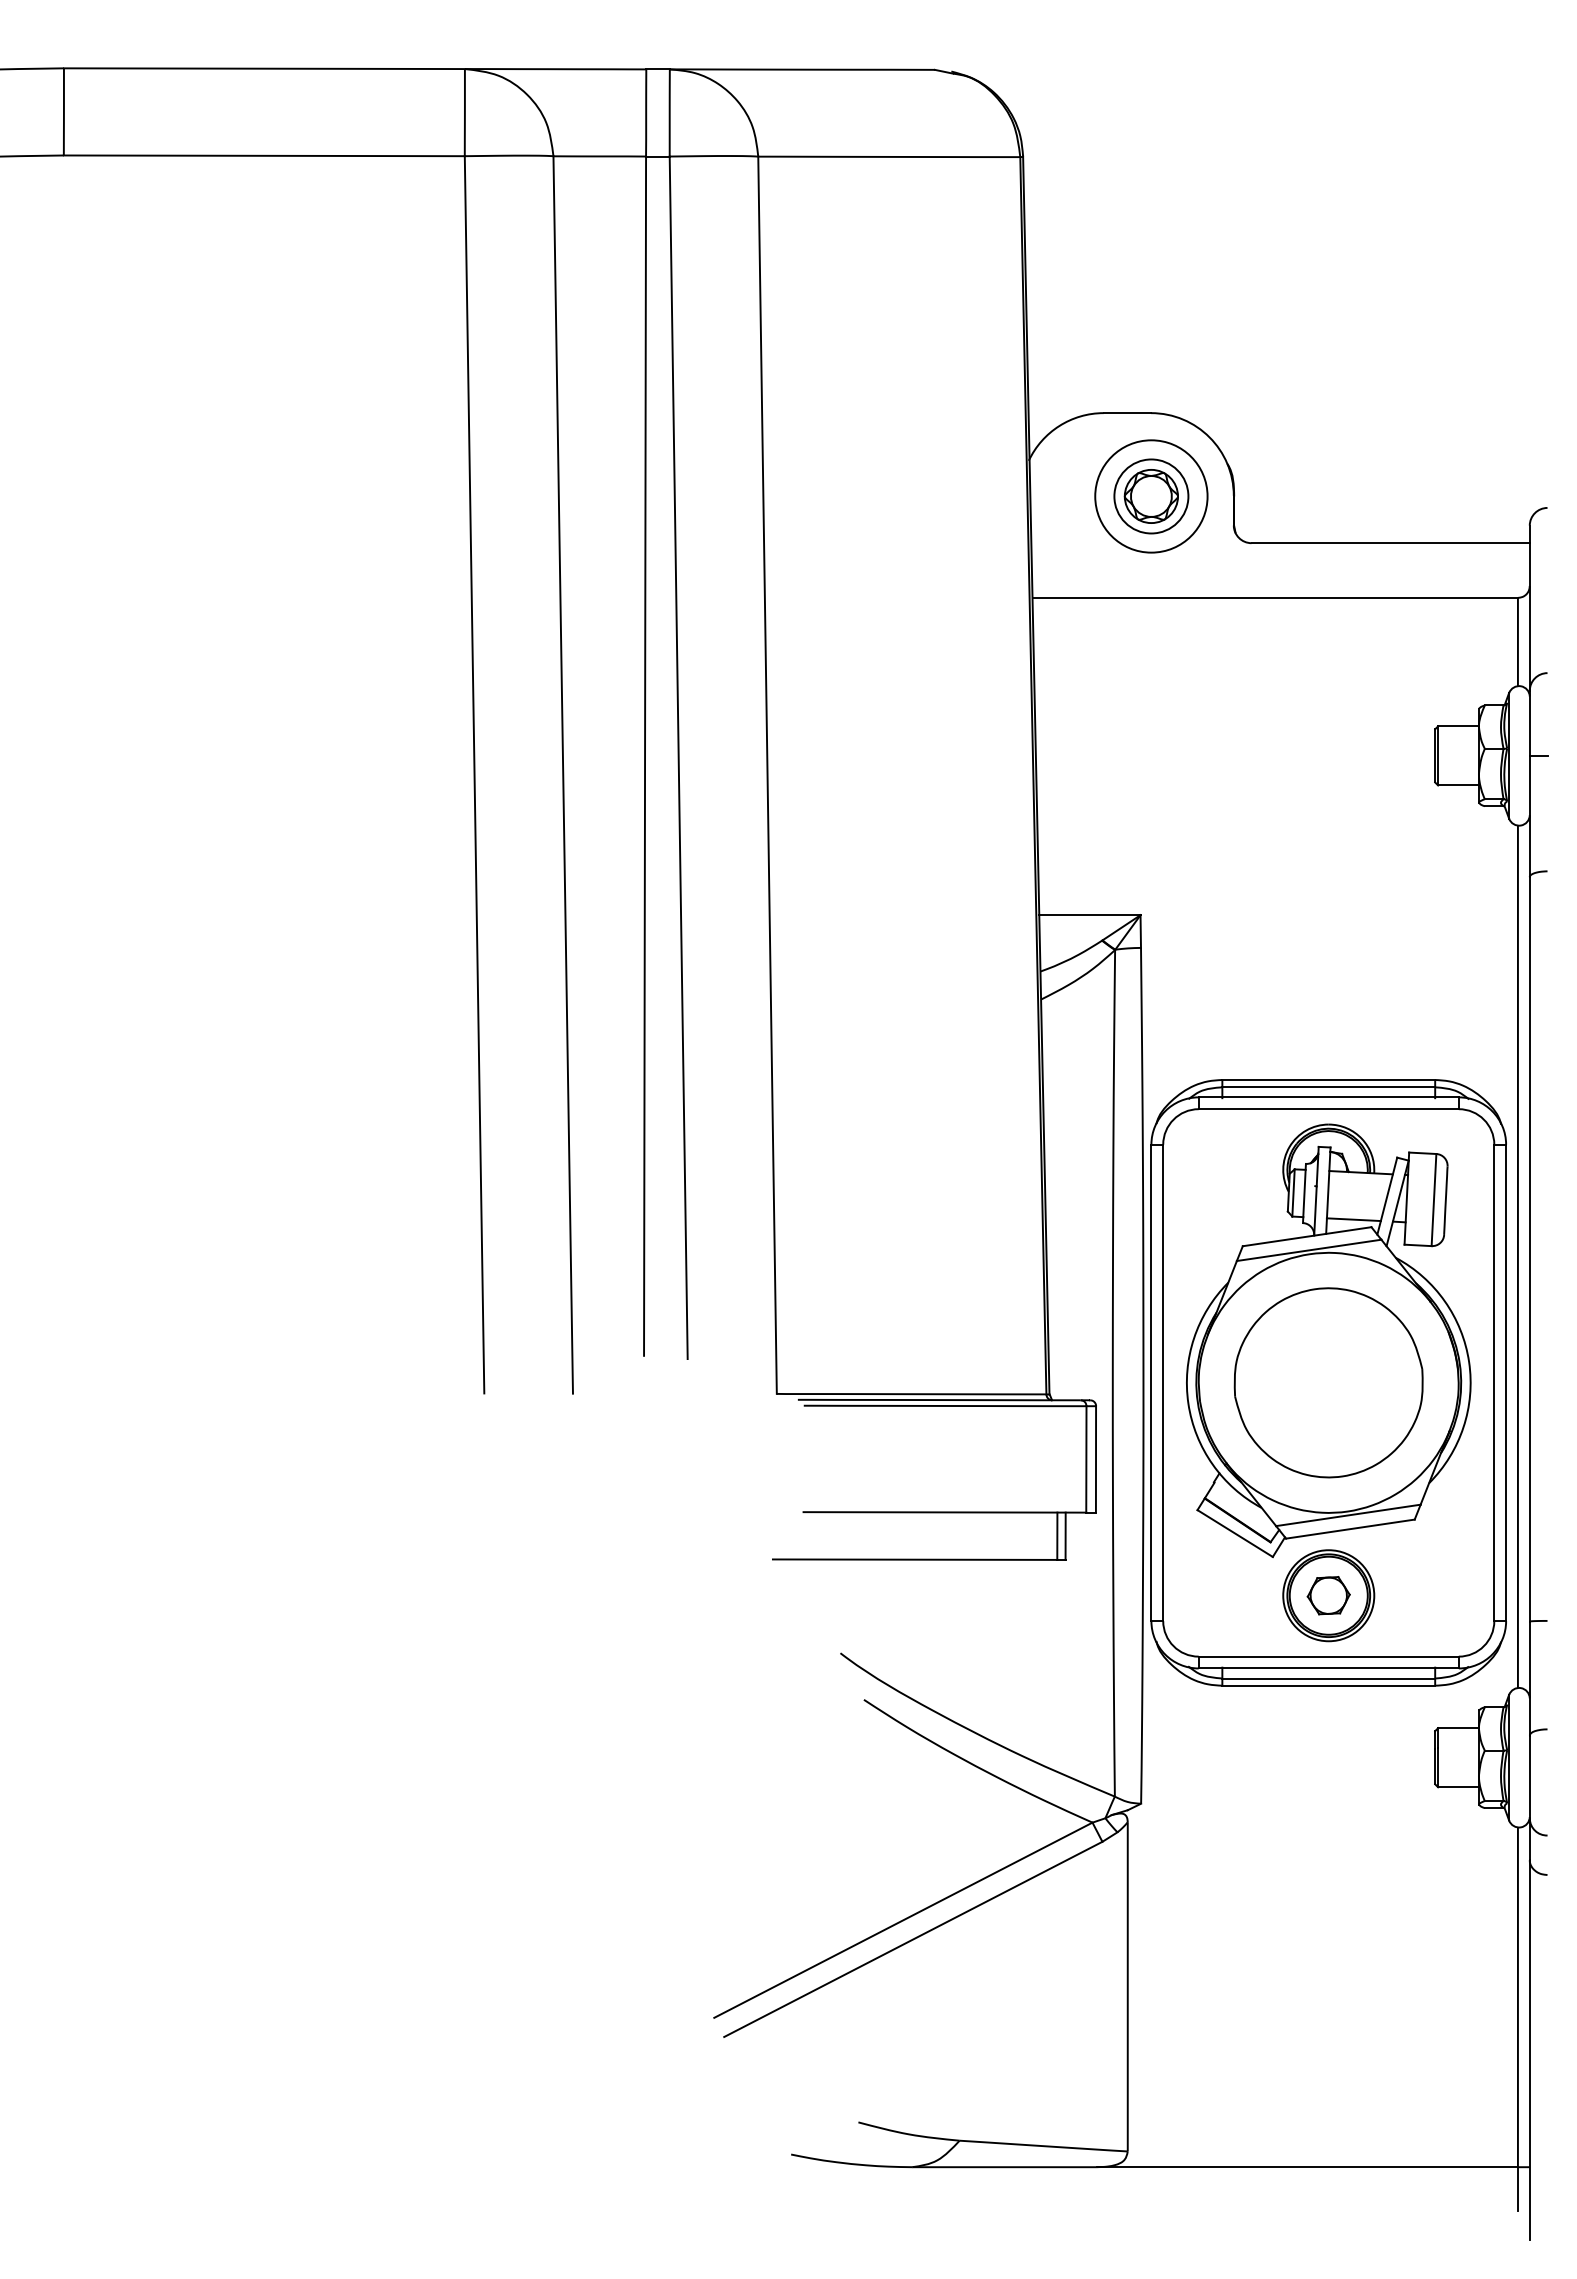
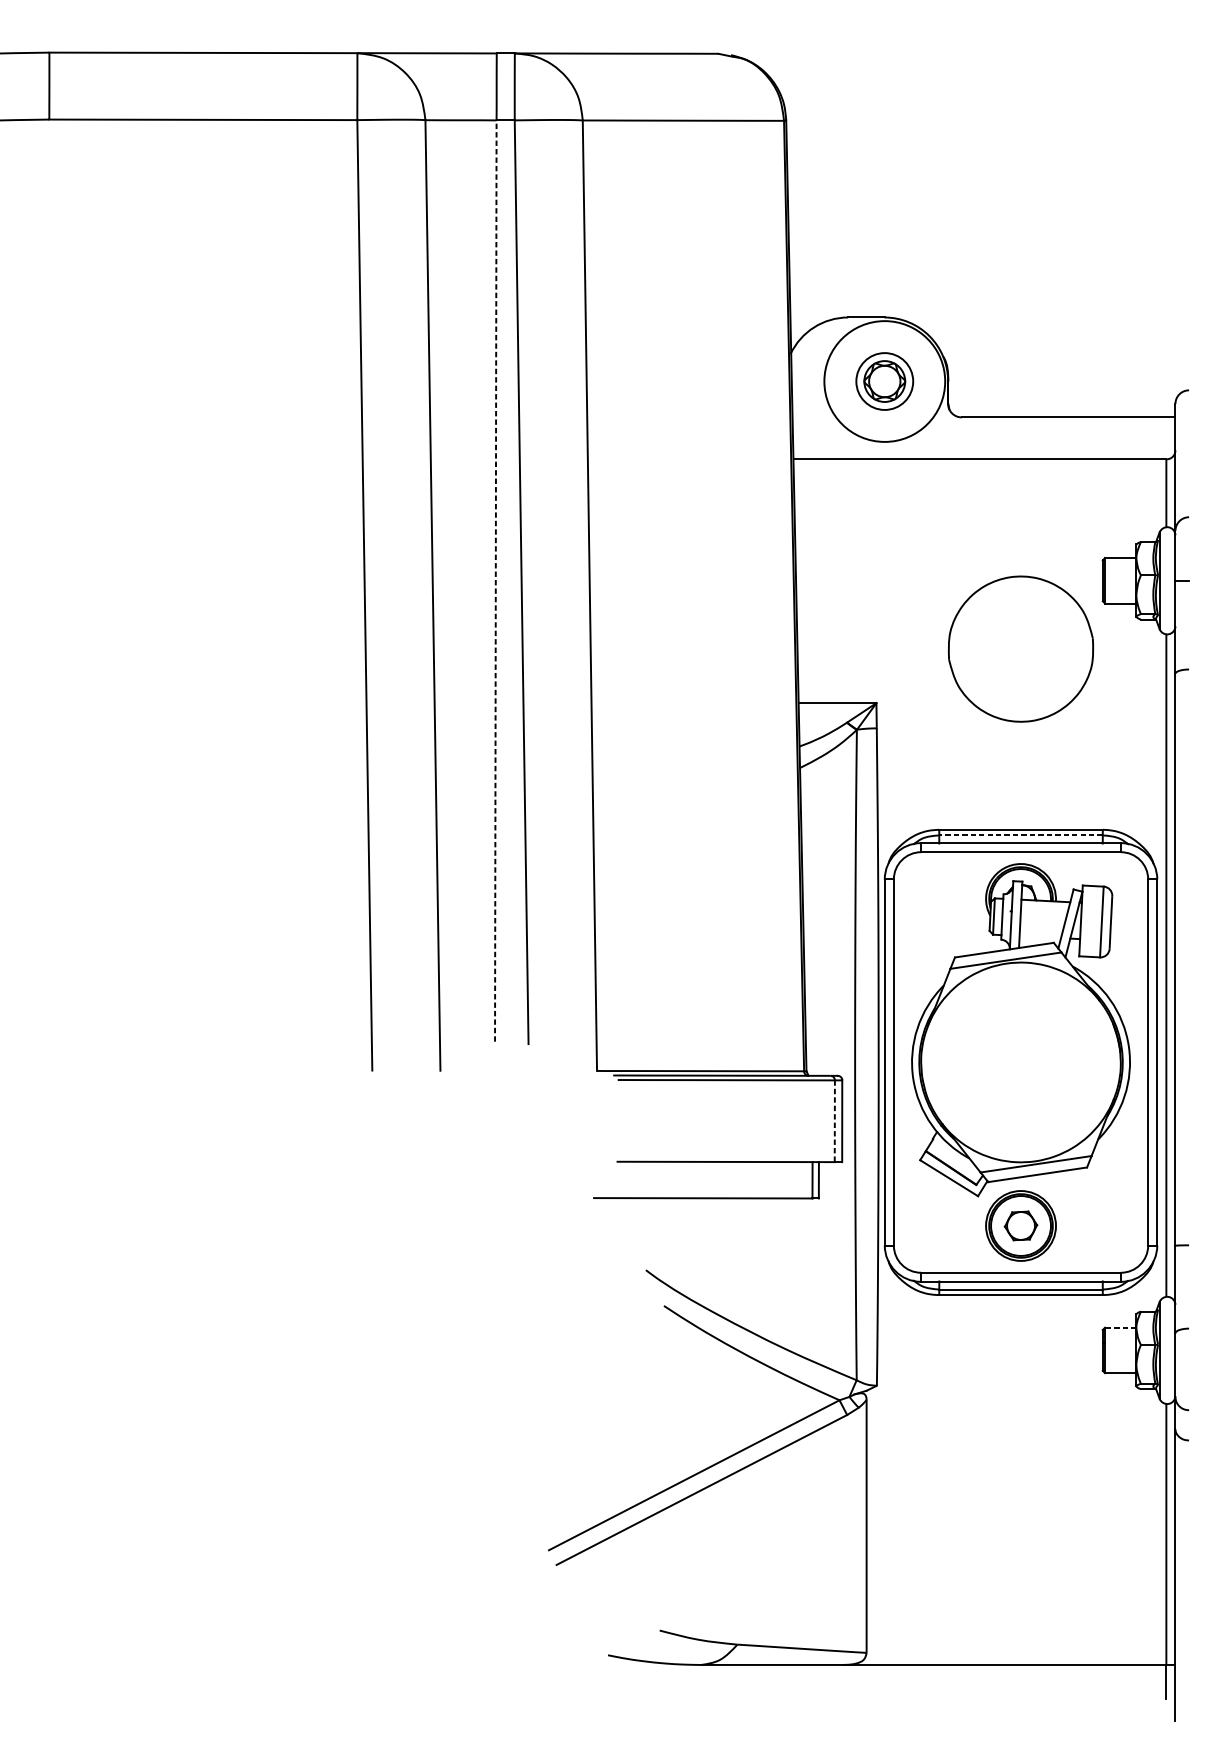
circle: (1151, 496) -> (884, 381), size x1.4
line: (645, 756) -> (496, 581), solid -> dashed
line: (1328, 1087) -> (1020, 835), solid -> dashed
line: (1353, 1219) -> (1040, 936), removed
part: (1328, 1382) -> (1020, 648), moved
line: (1086, 1459) -> (834, 1121), solid -> dashed
line: (1458, 1728) -> (1120, 1327), solid -> dashed

